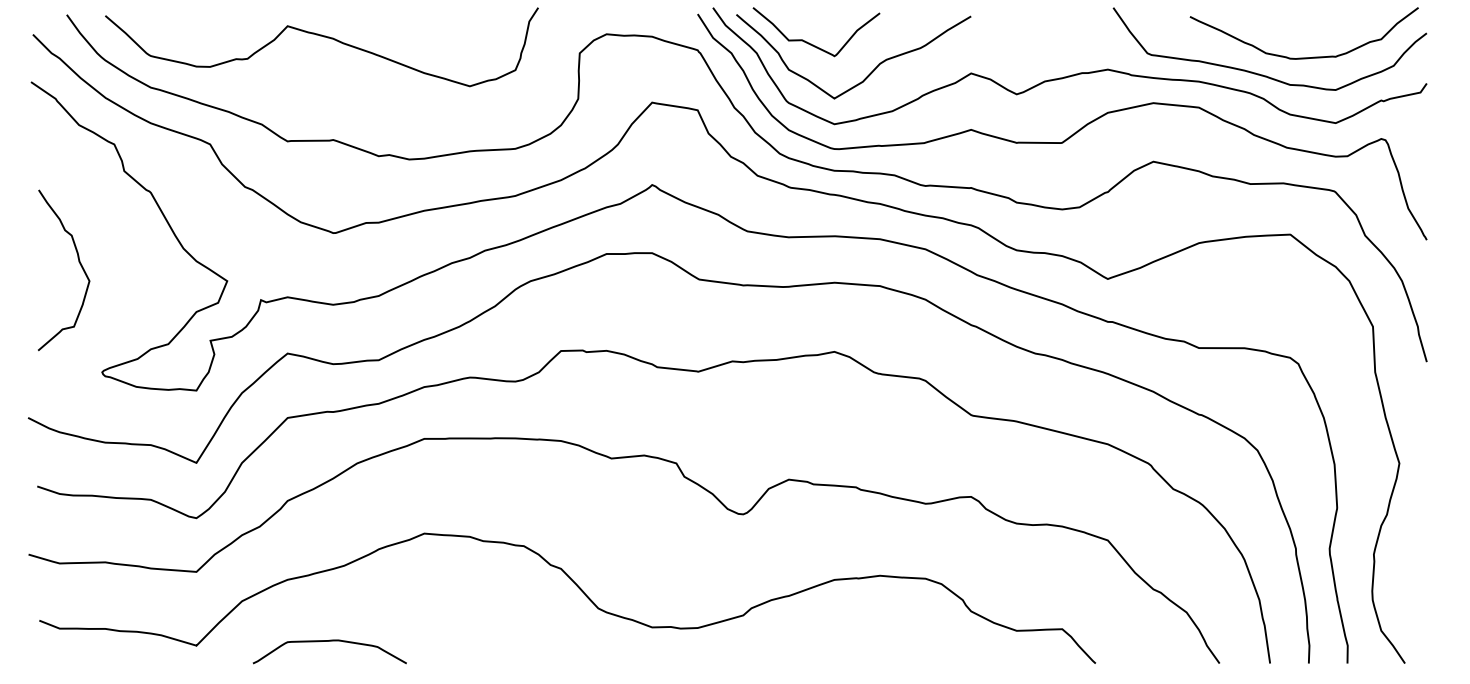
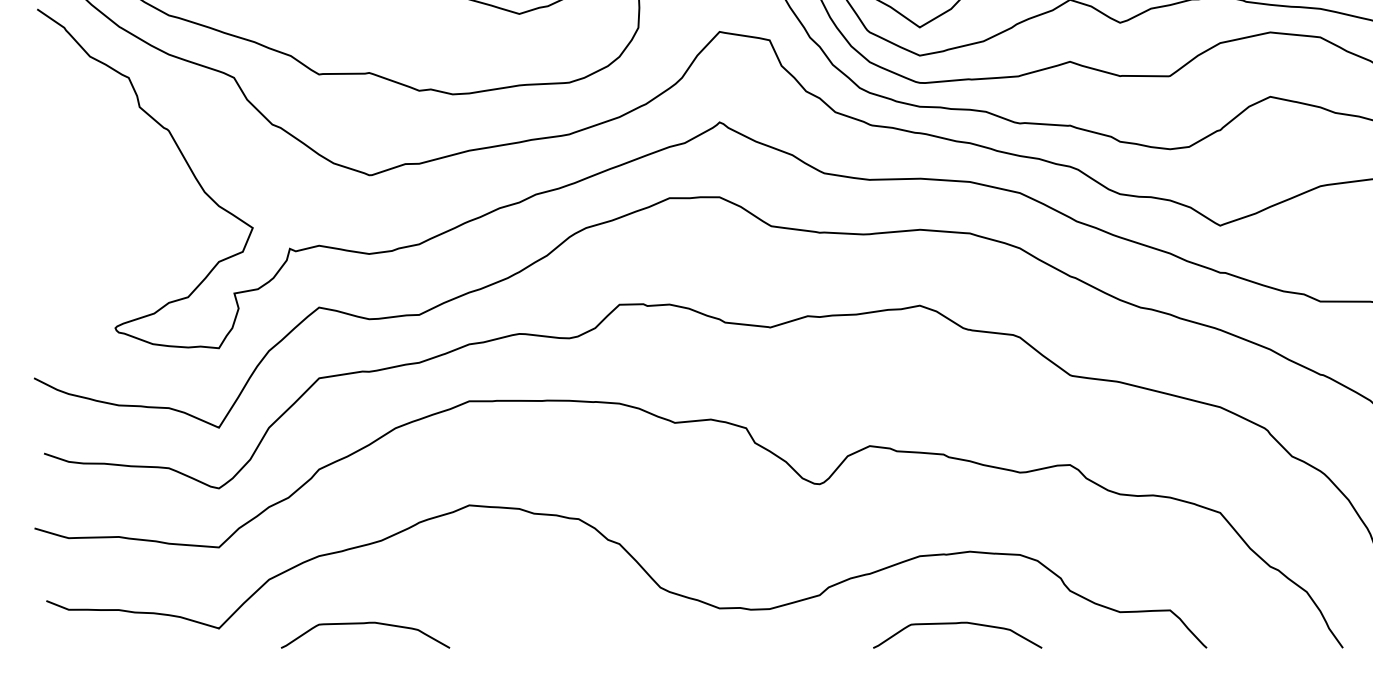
curve: (78, 262) -> (89, 207), removed
curve: (868, 641) -> (957, 623), added

